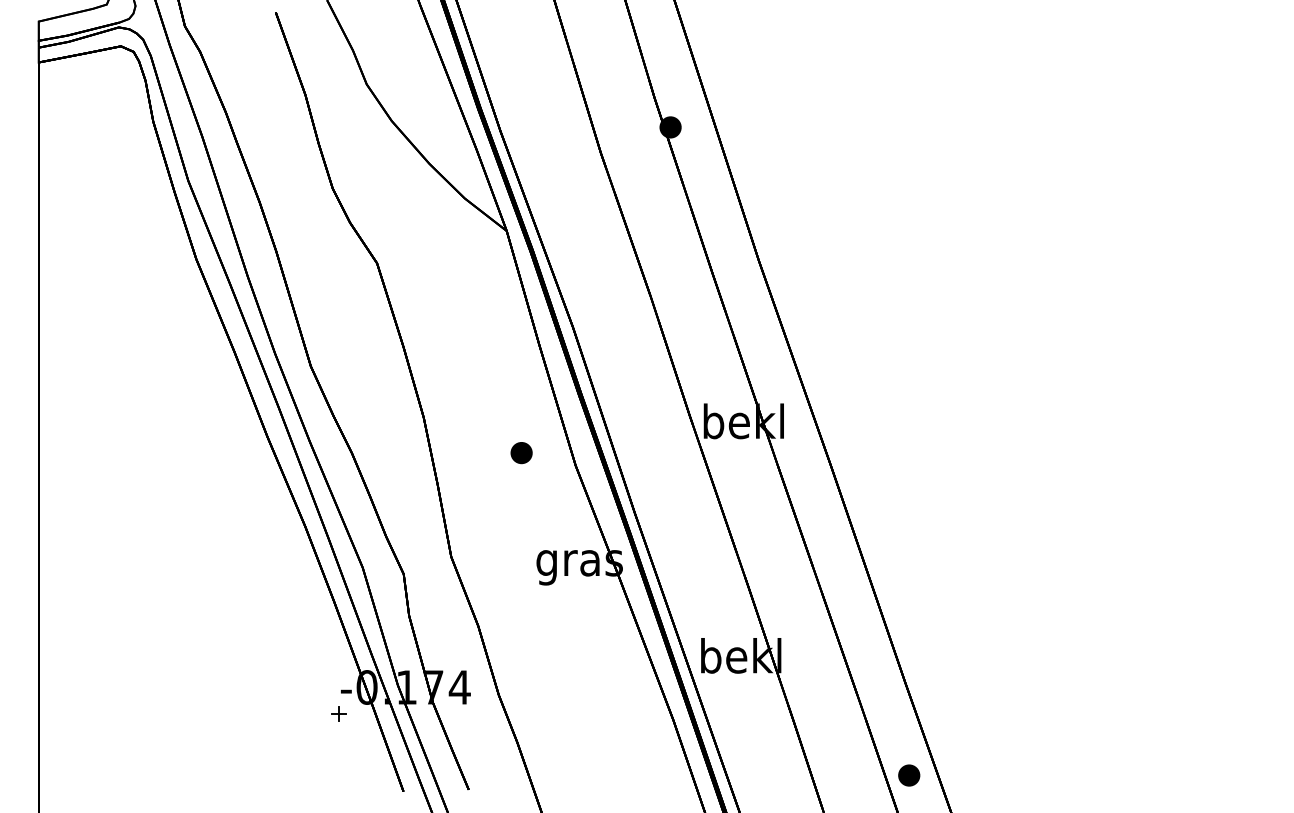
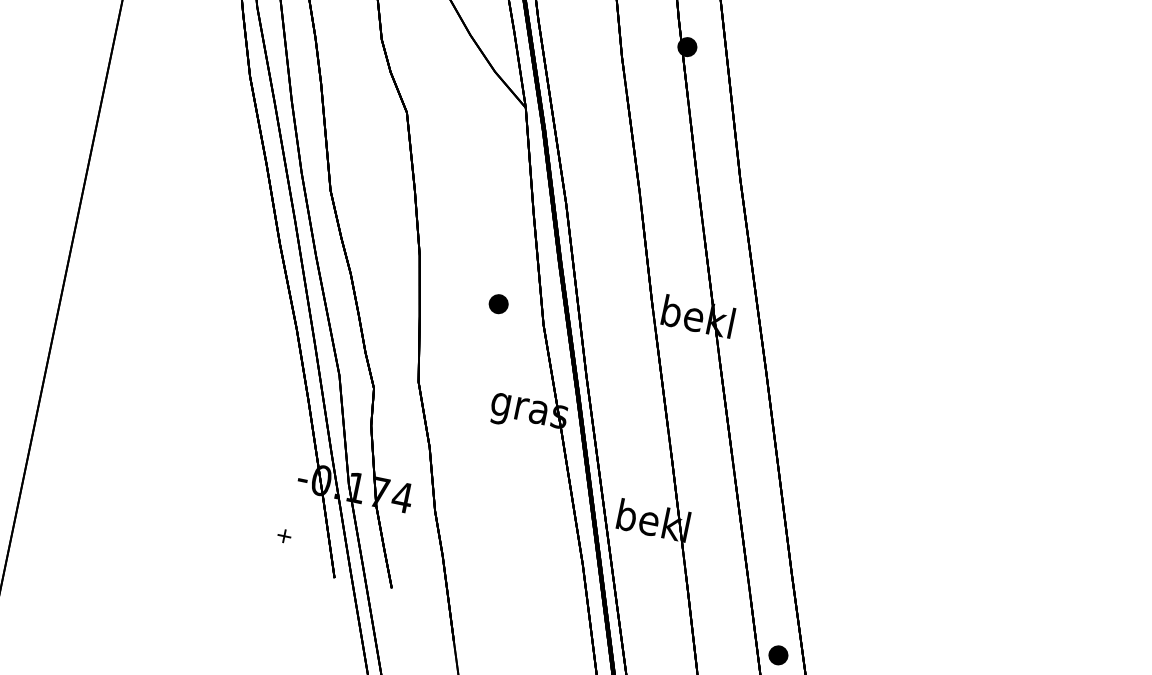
part: (338, 713) -> (284, 535), moved

